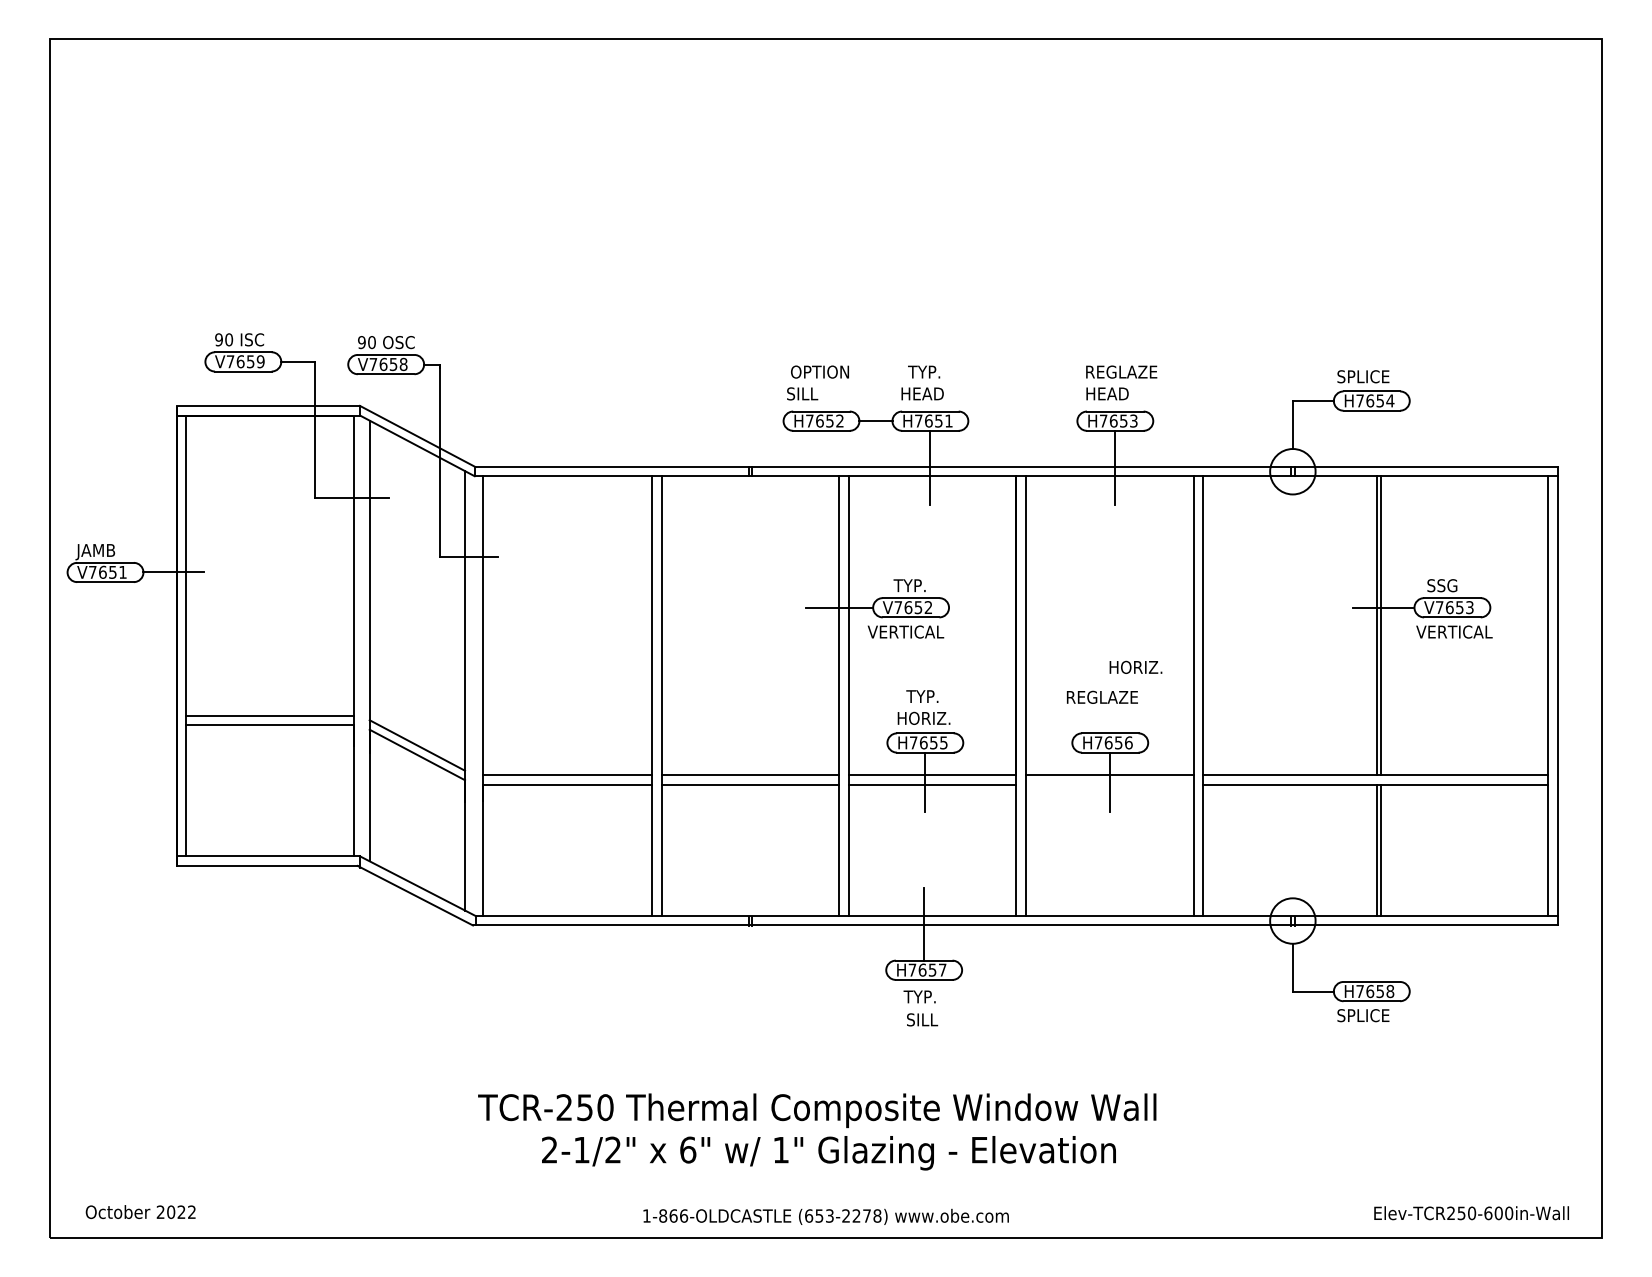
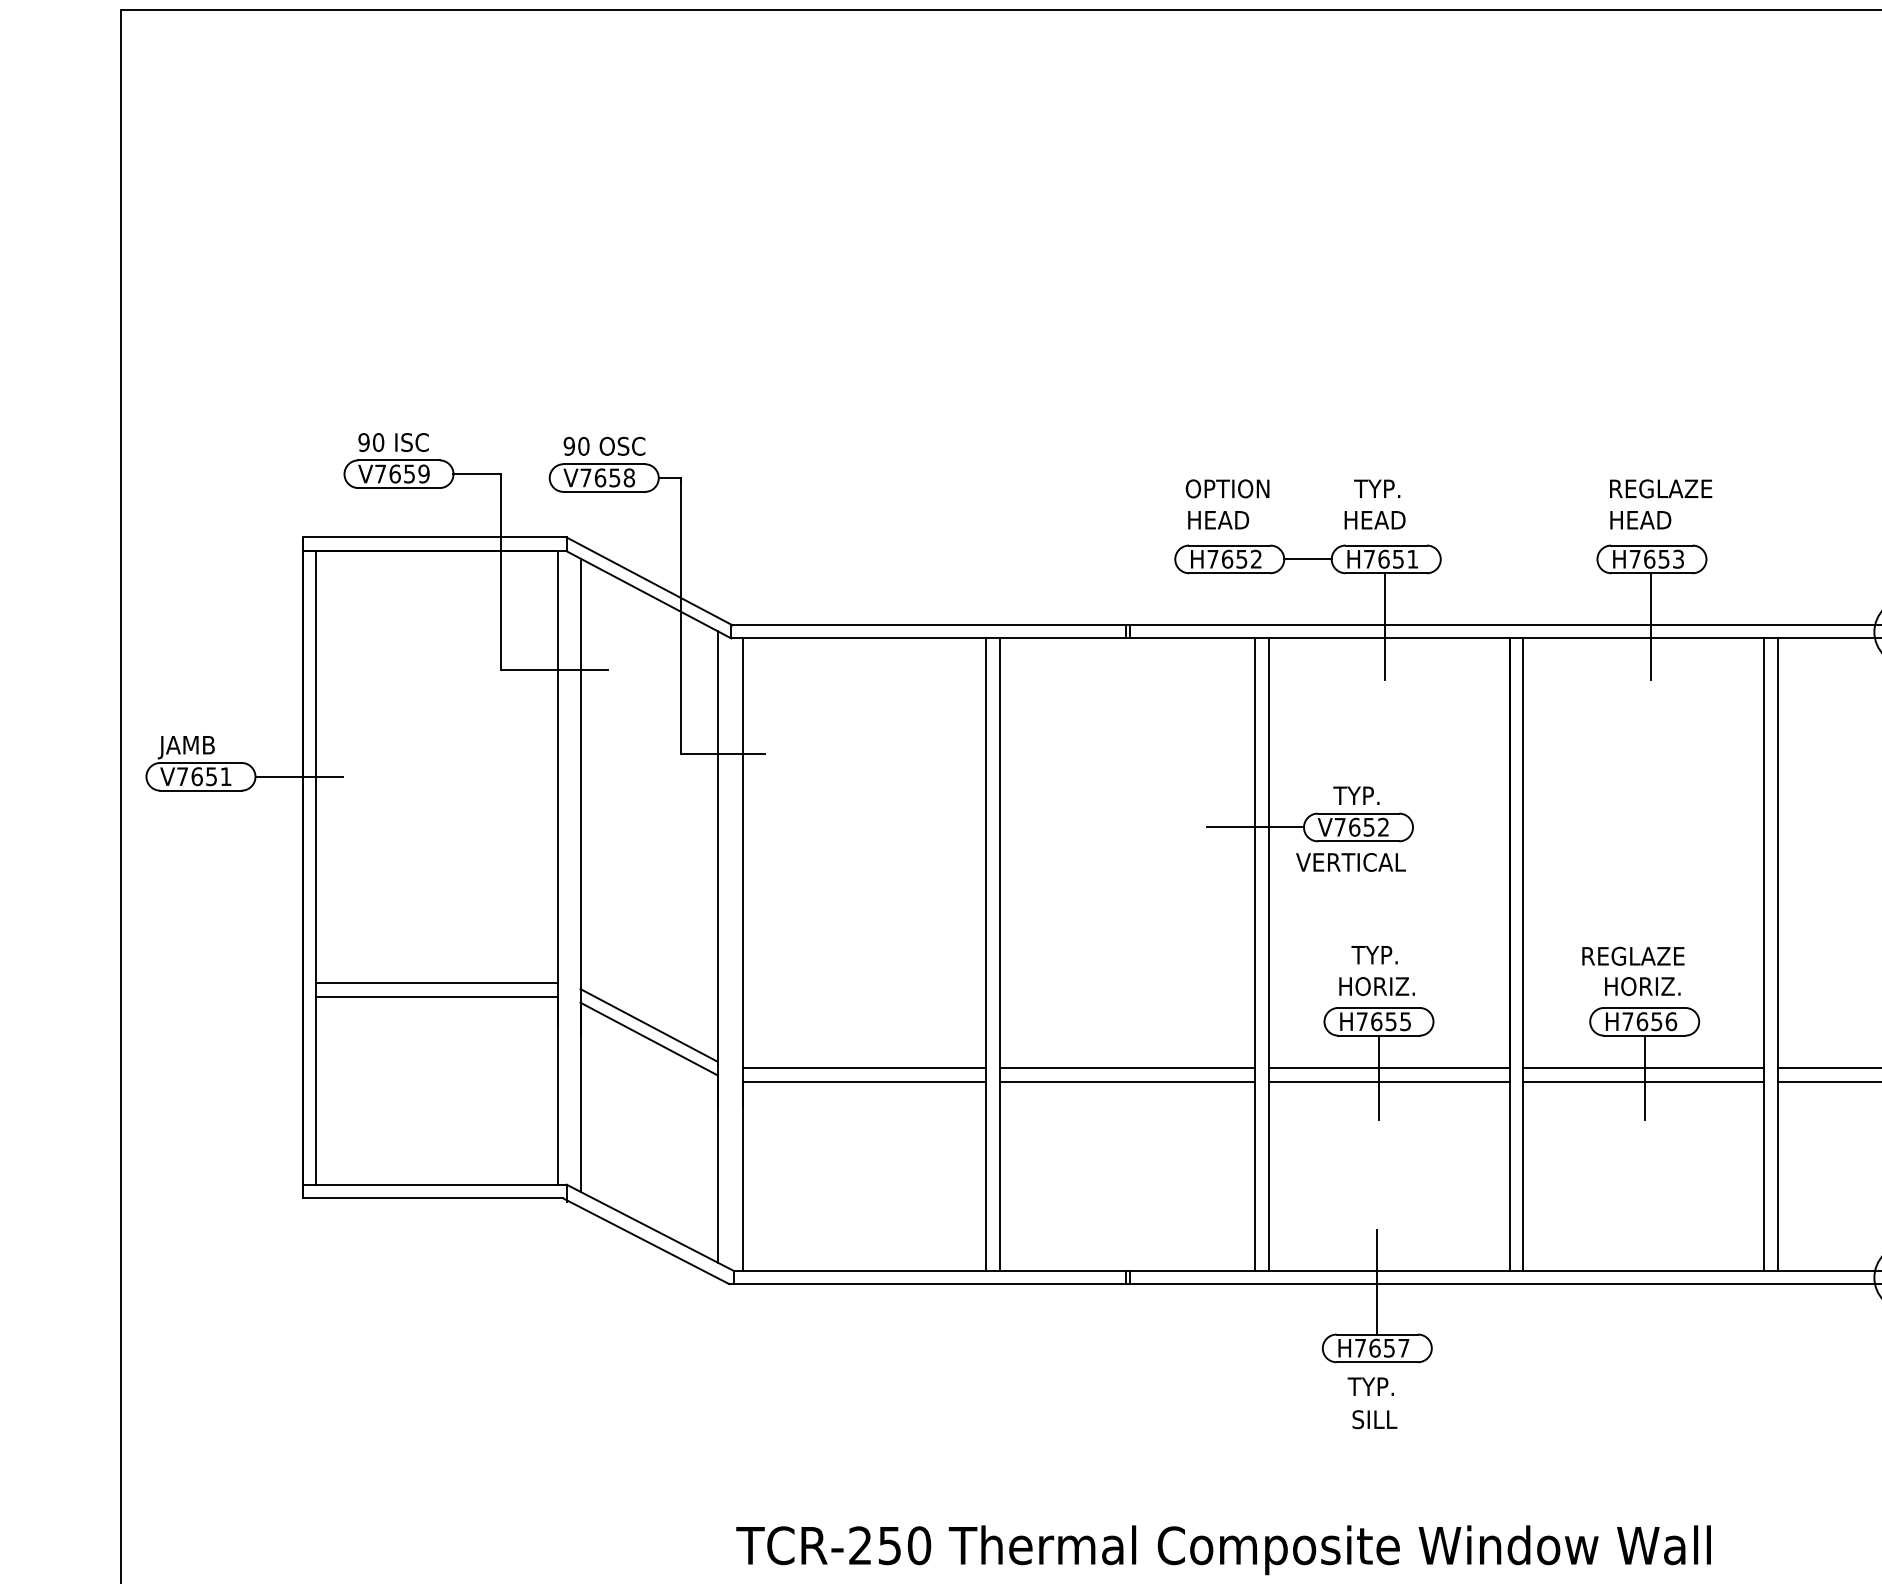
text: (810, 393) -> (1213, 519), SILL -> HEAD
text: (1135, 666) -> (1642, 985), moved
line: (1109, 784) -> (1643, 1081), added

